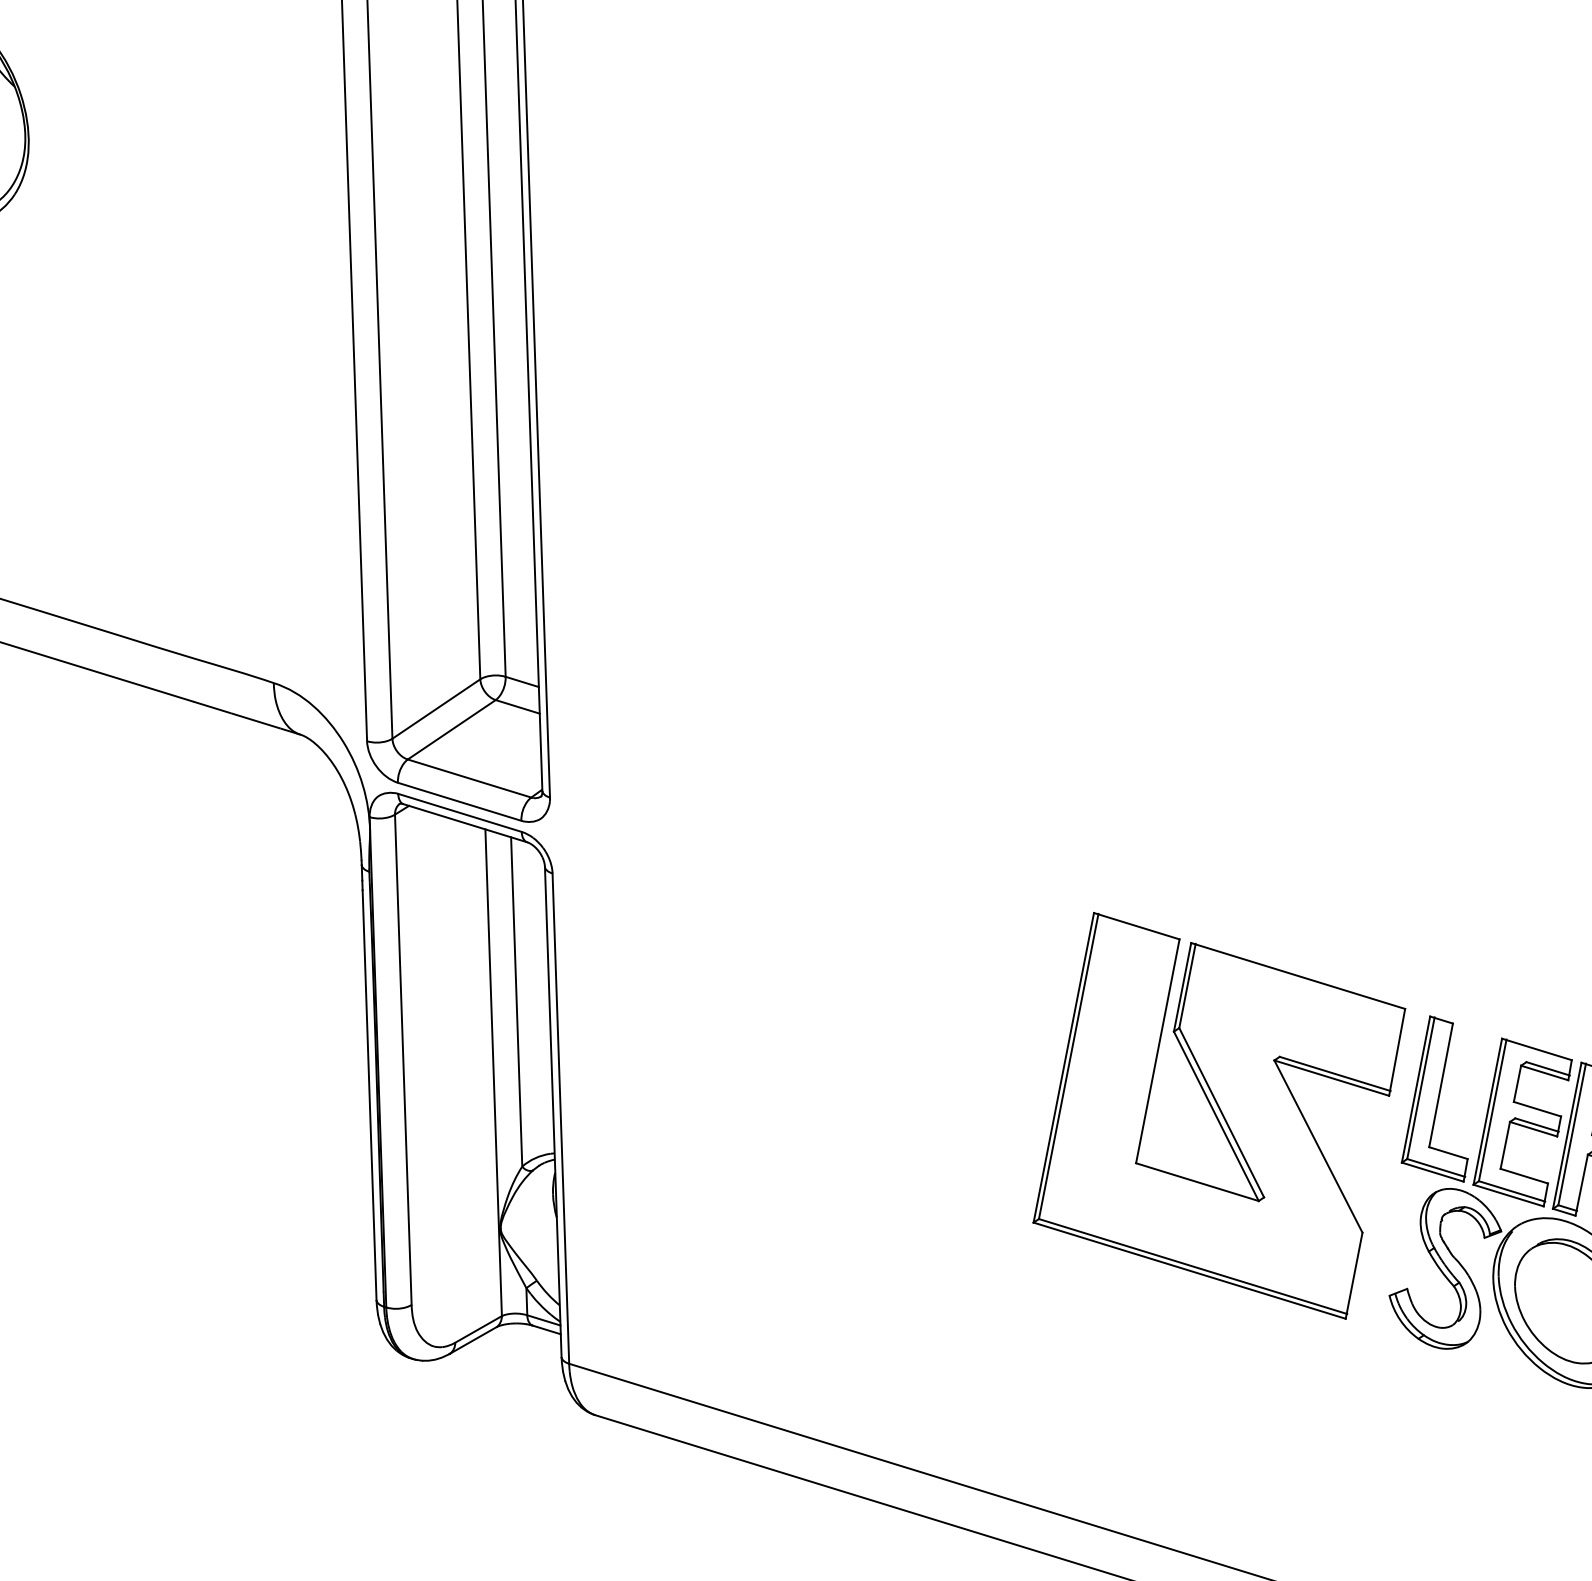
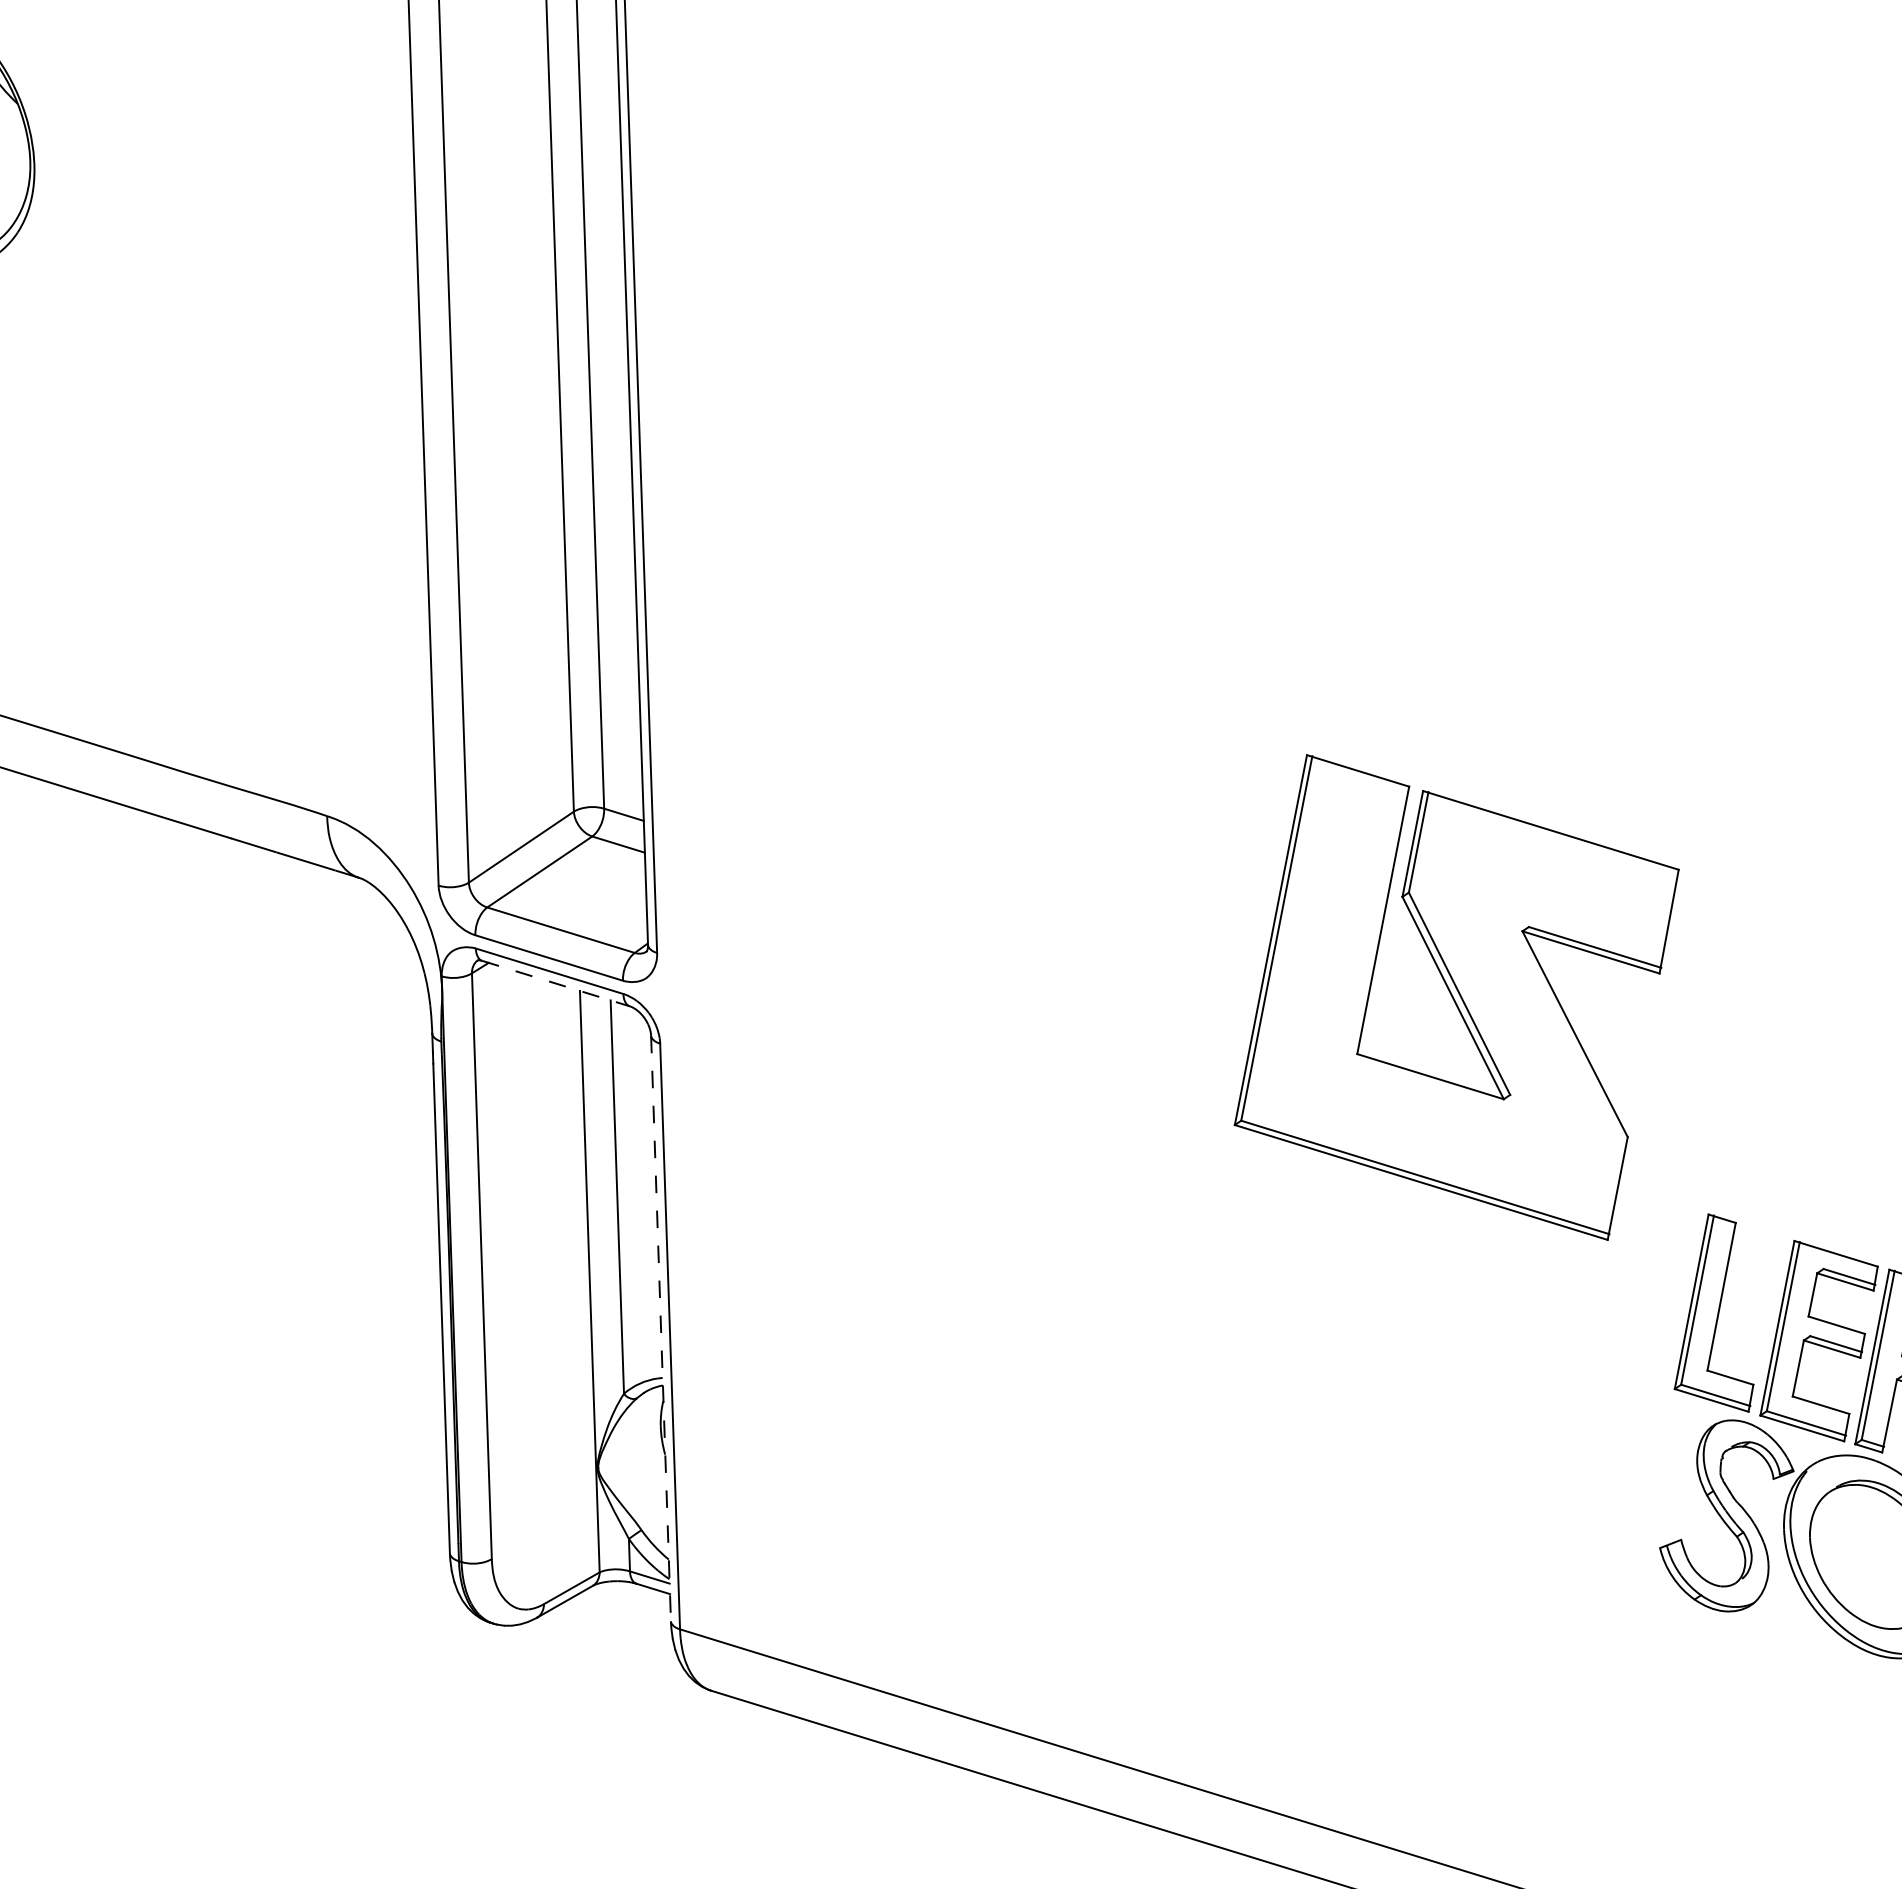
line: (465, 823) -> (556, 983), solid -> dashed
line: (553, 1112) -> (661, 1329), solid -> dashed
part: (1219, 1115) -> (1456, 997), moved

